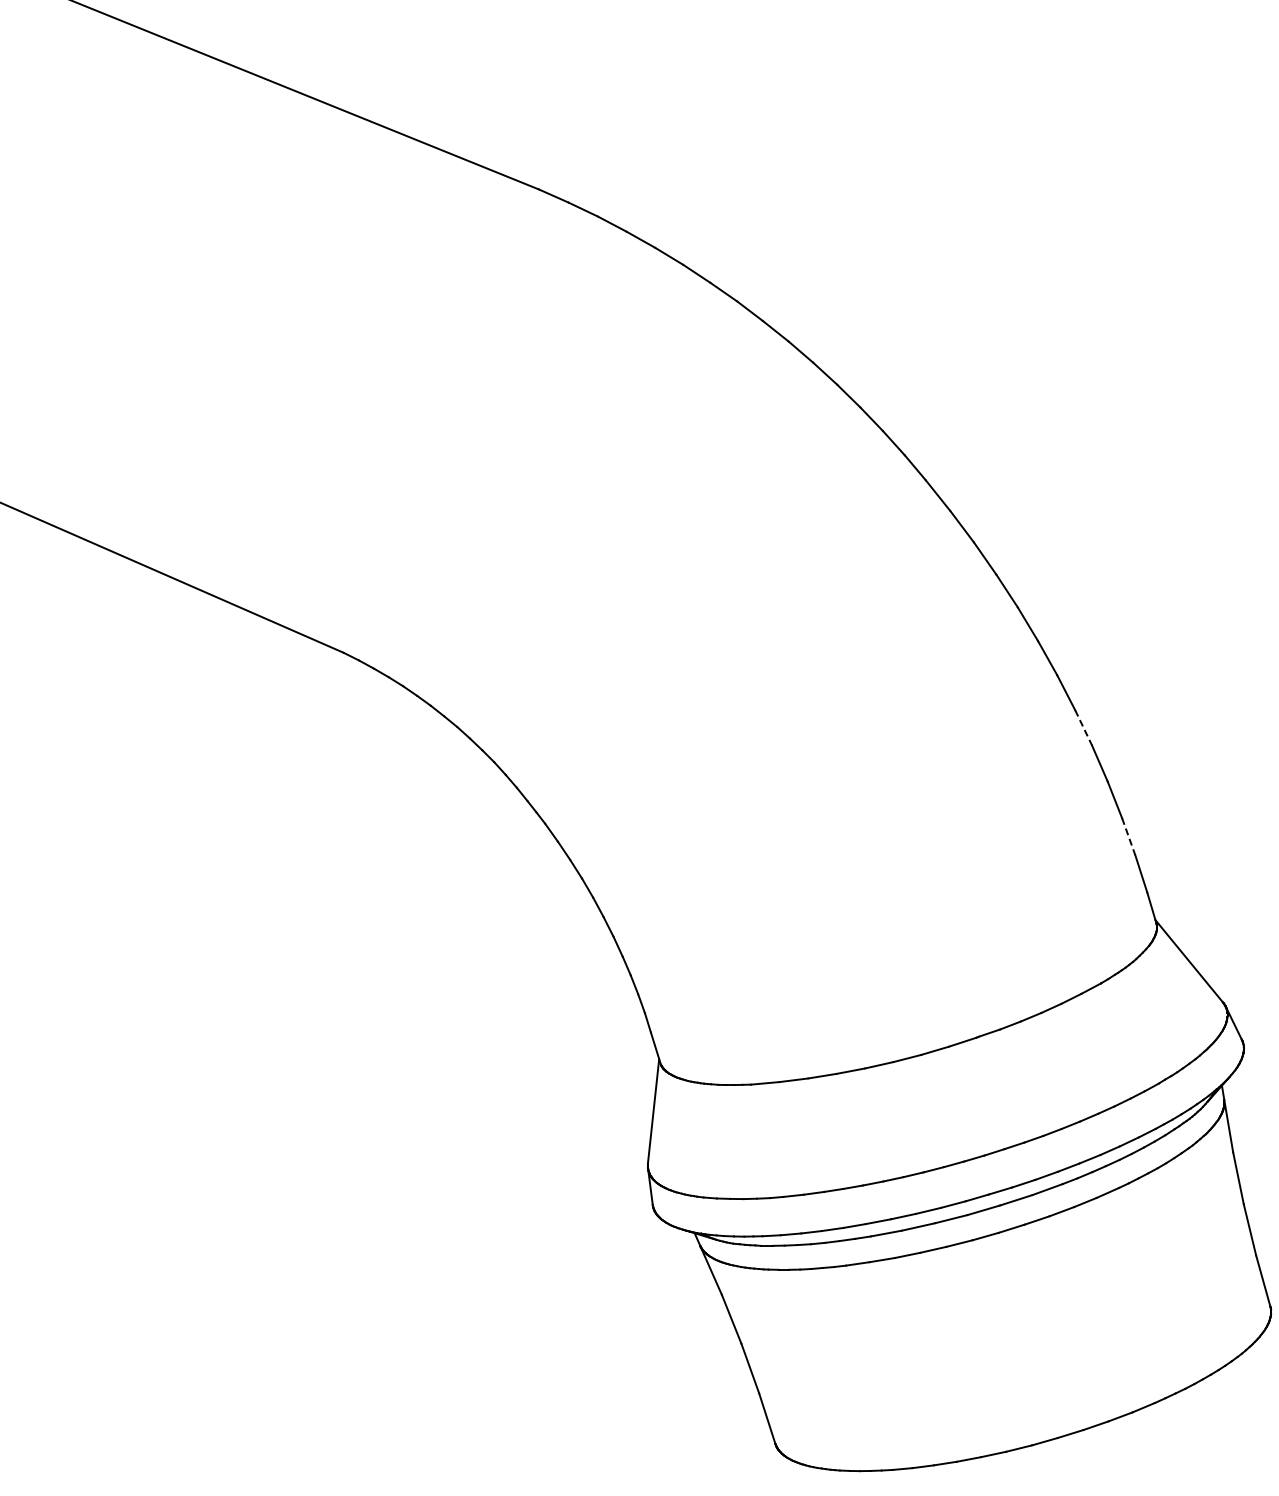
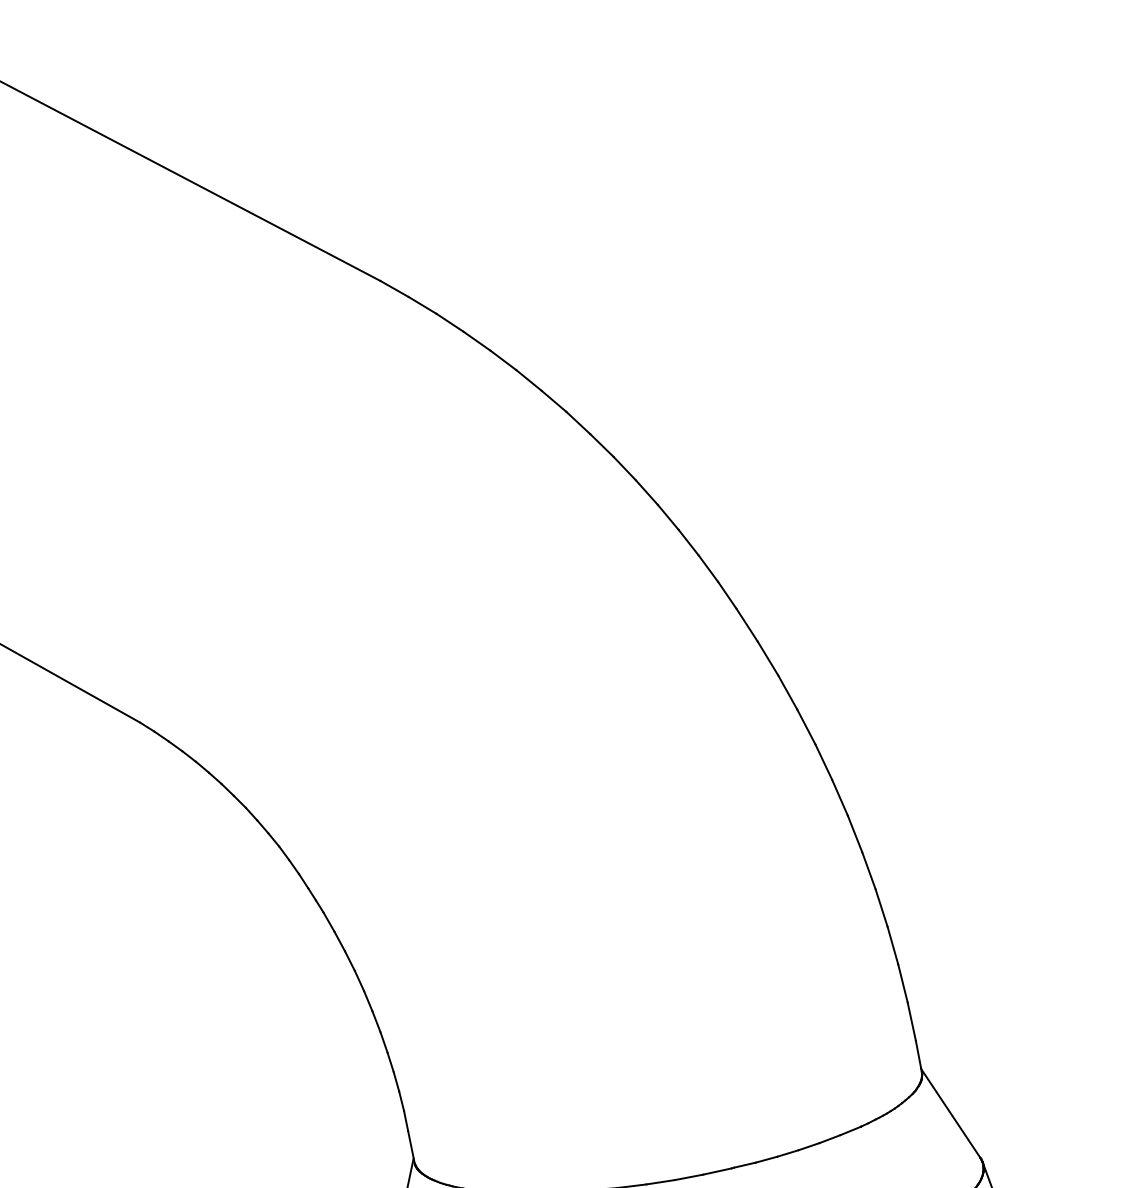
line: (1083, 727) -> (868, 870), dashed -> solid
line: (1128, 836) -> (902, 983), dashed -> solid

